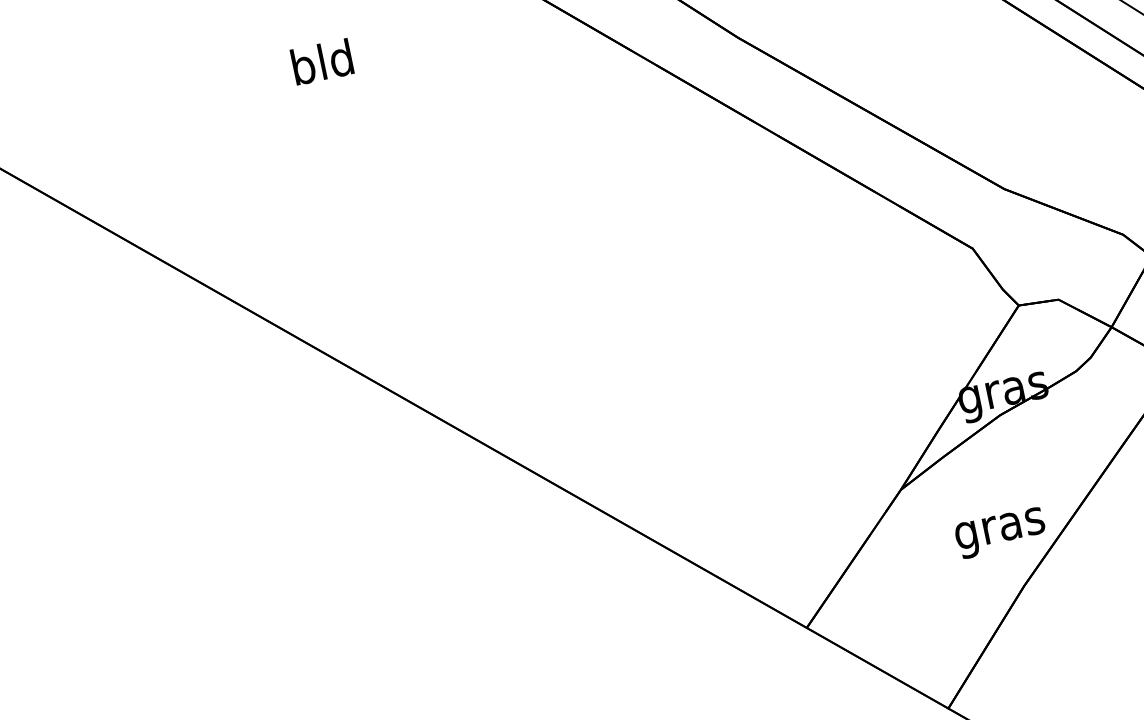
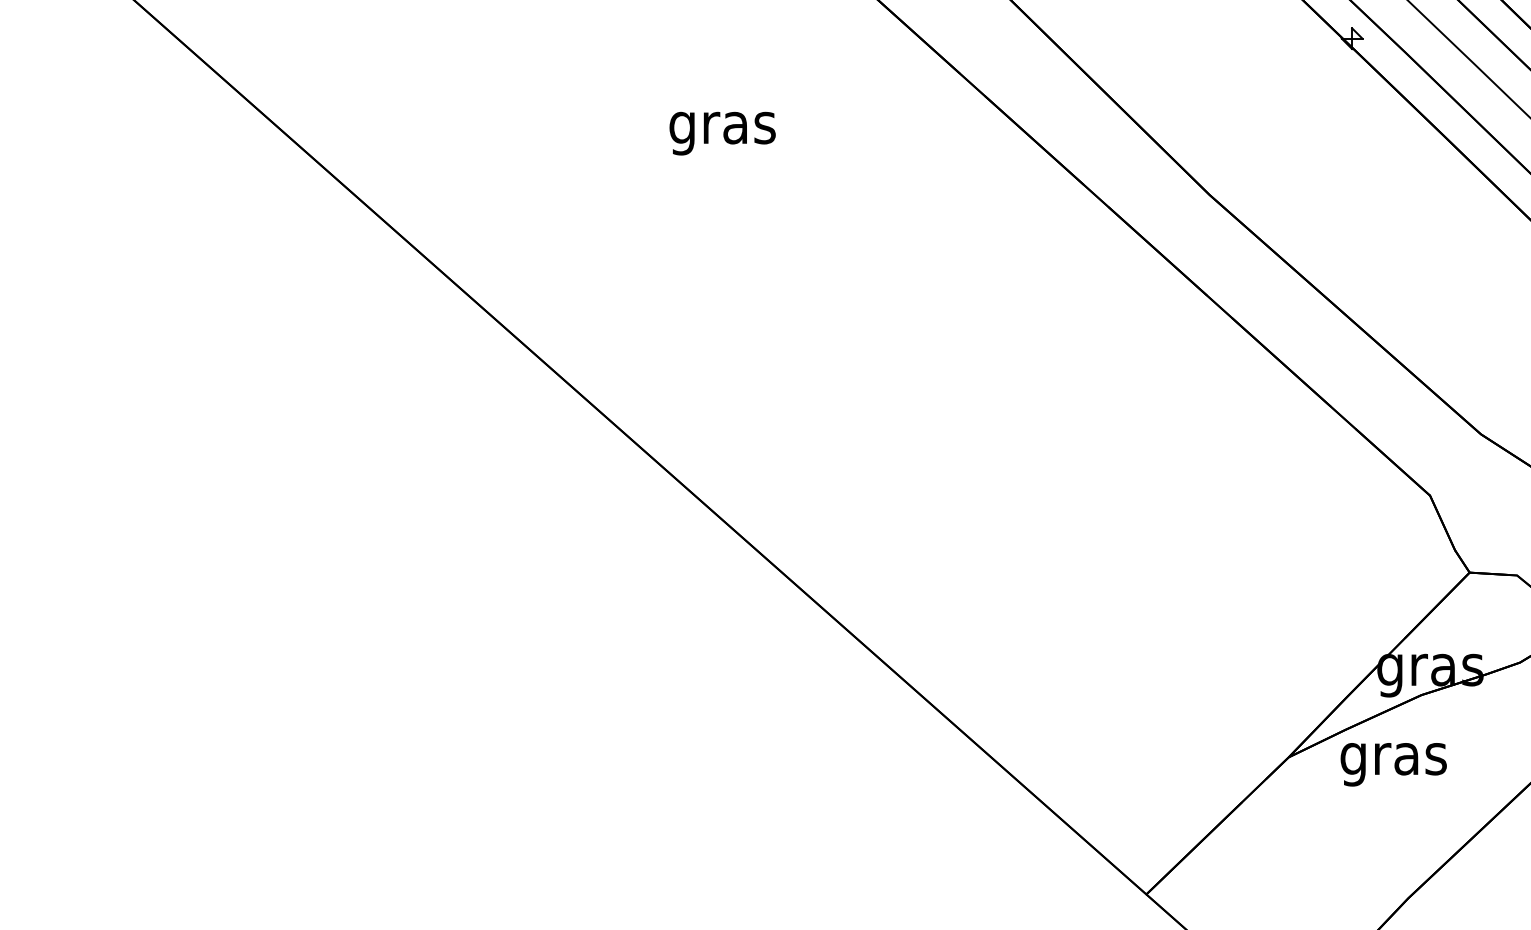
text: (323, 66) -> (722, 127), bld -> gras
text: (1000, 533) -> (1393, 764), moved

